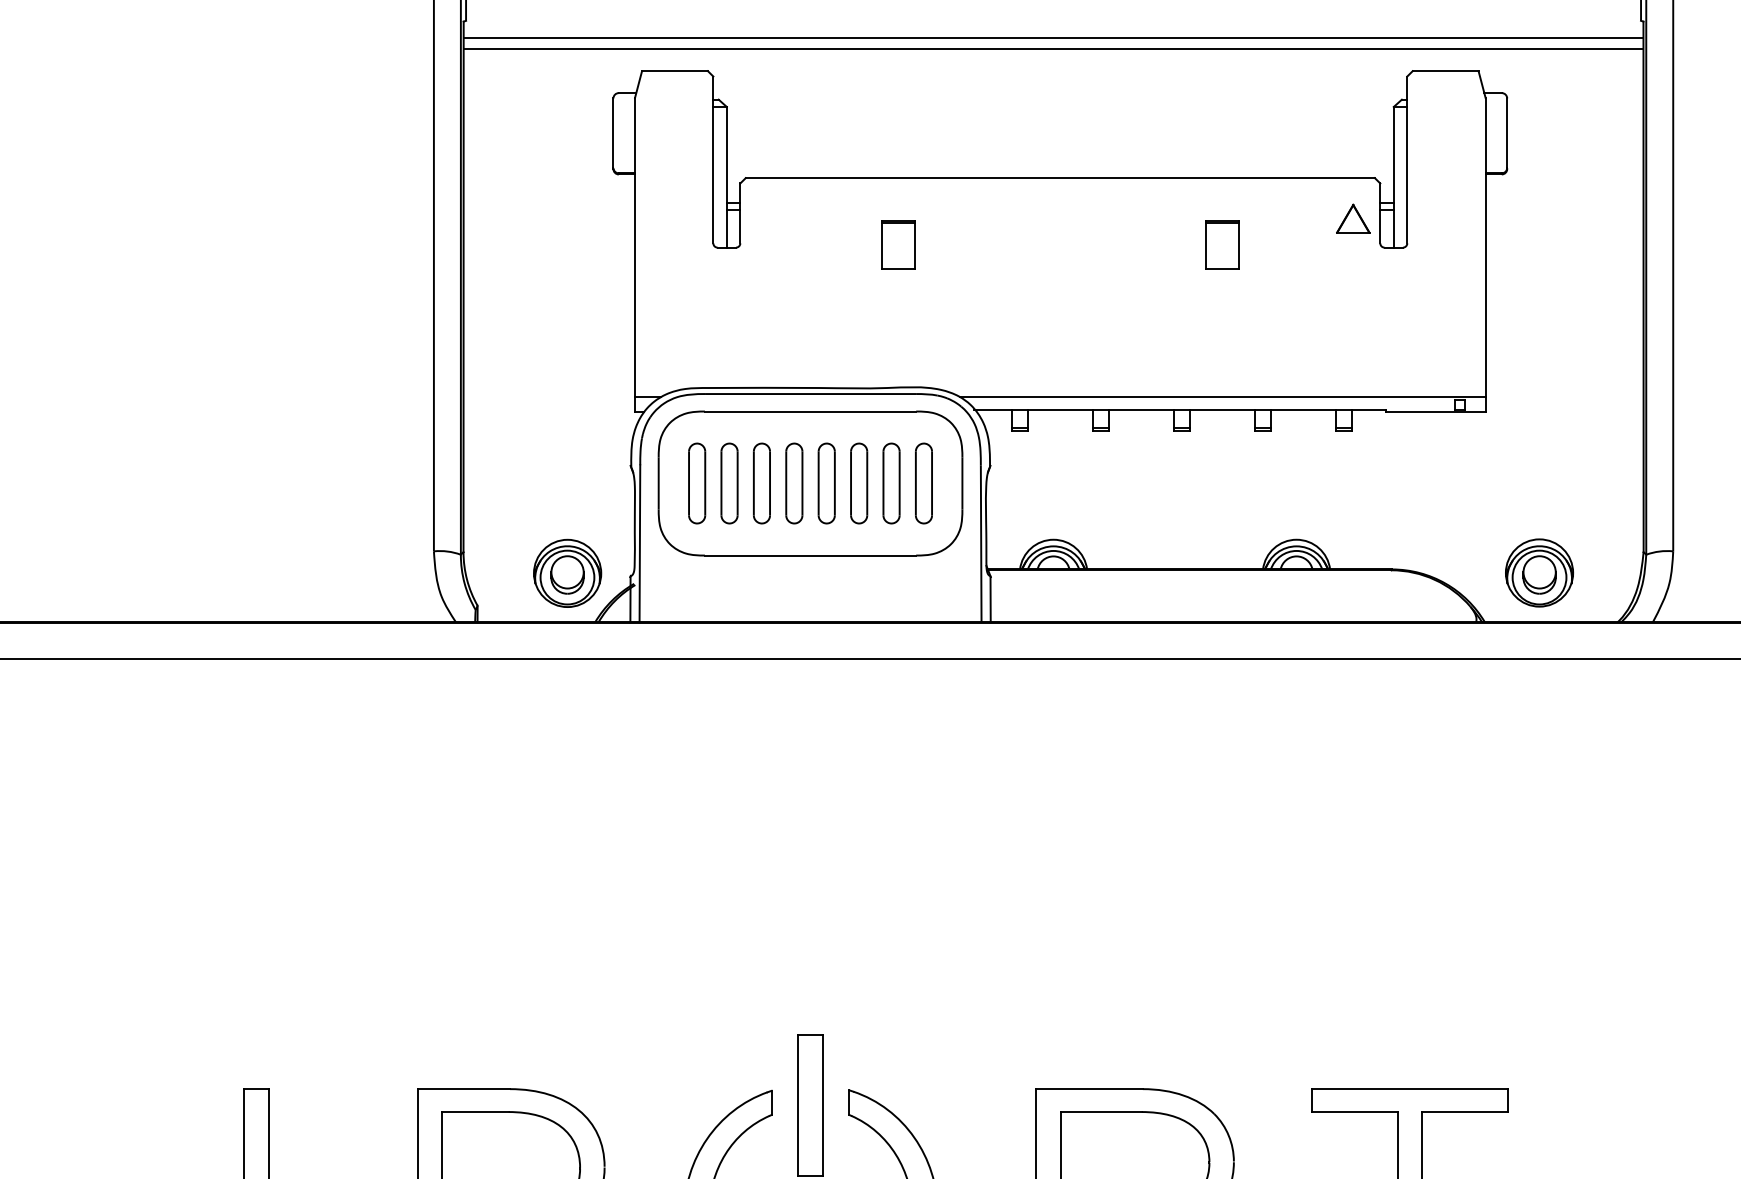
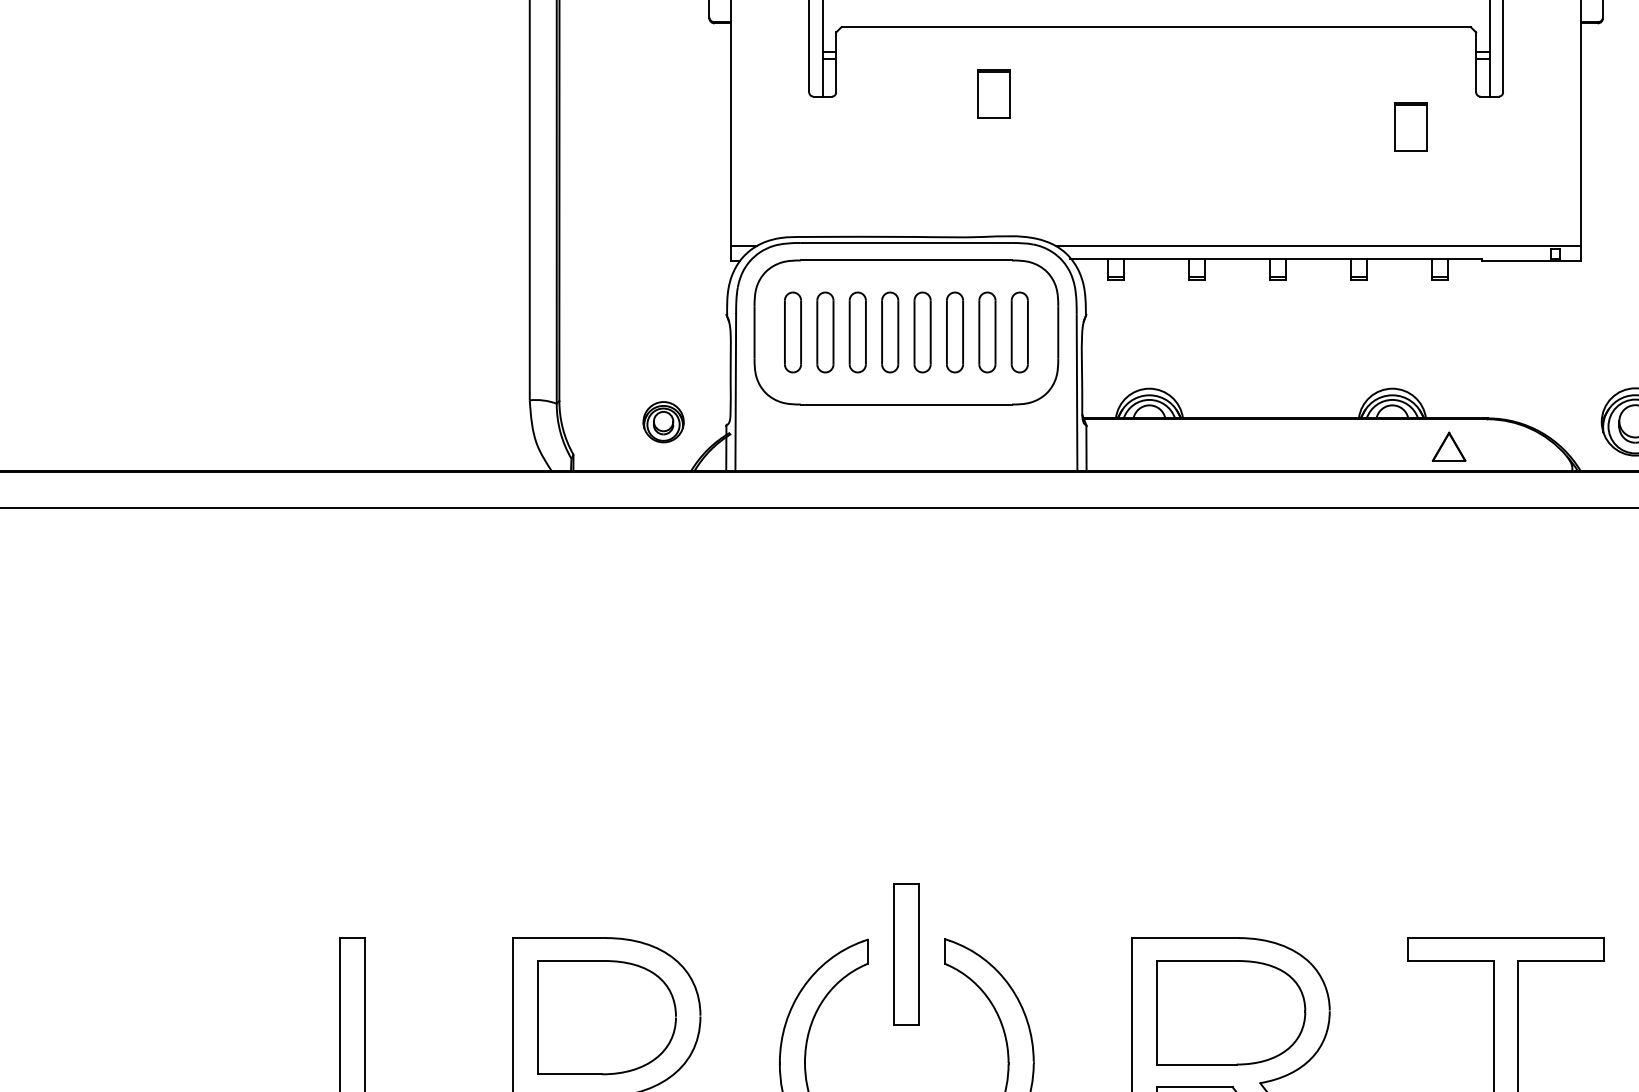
part: (1353, 218) -> (1449, 446), moved
part: (1222, 244) -> (1411, 126), moved
part: (567, 572) -> (663, 421), size x0.6

